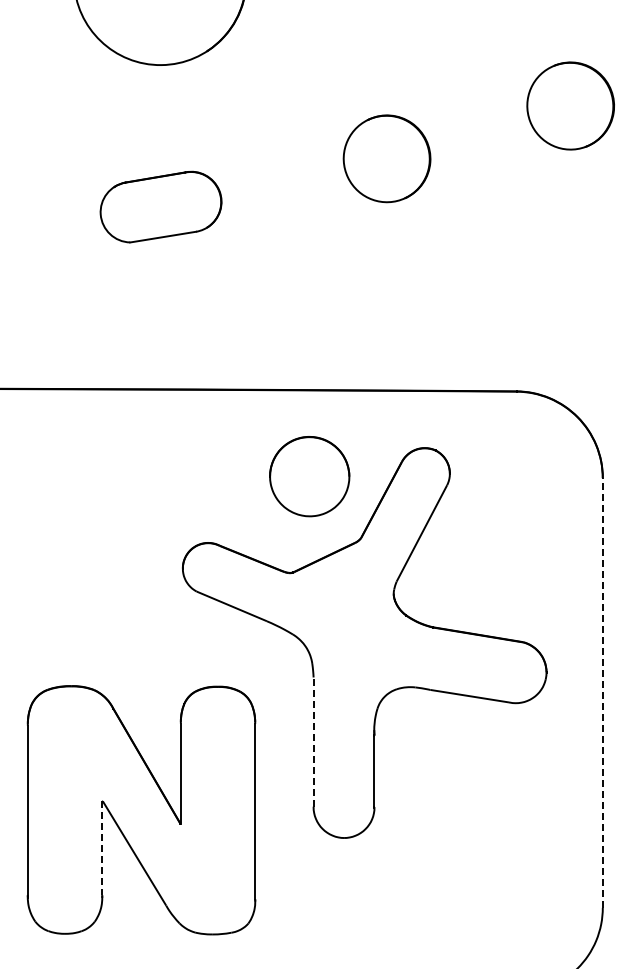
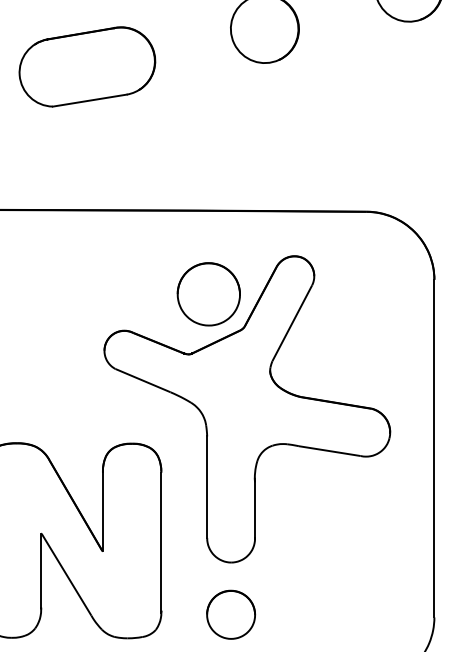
part: (160, 206) -> (86, 66), size x1.43
part: (309, 476) -> (208, 294), moved
line: (602, 692) -> (434, 448), dashed -> solid
line: (313, 742) -> (207, 487), dashed -> solid
line: (102, 848) -> (41, 570), dashed -> solid
part: (343, 904) -> (230, 614), added

